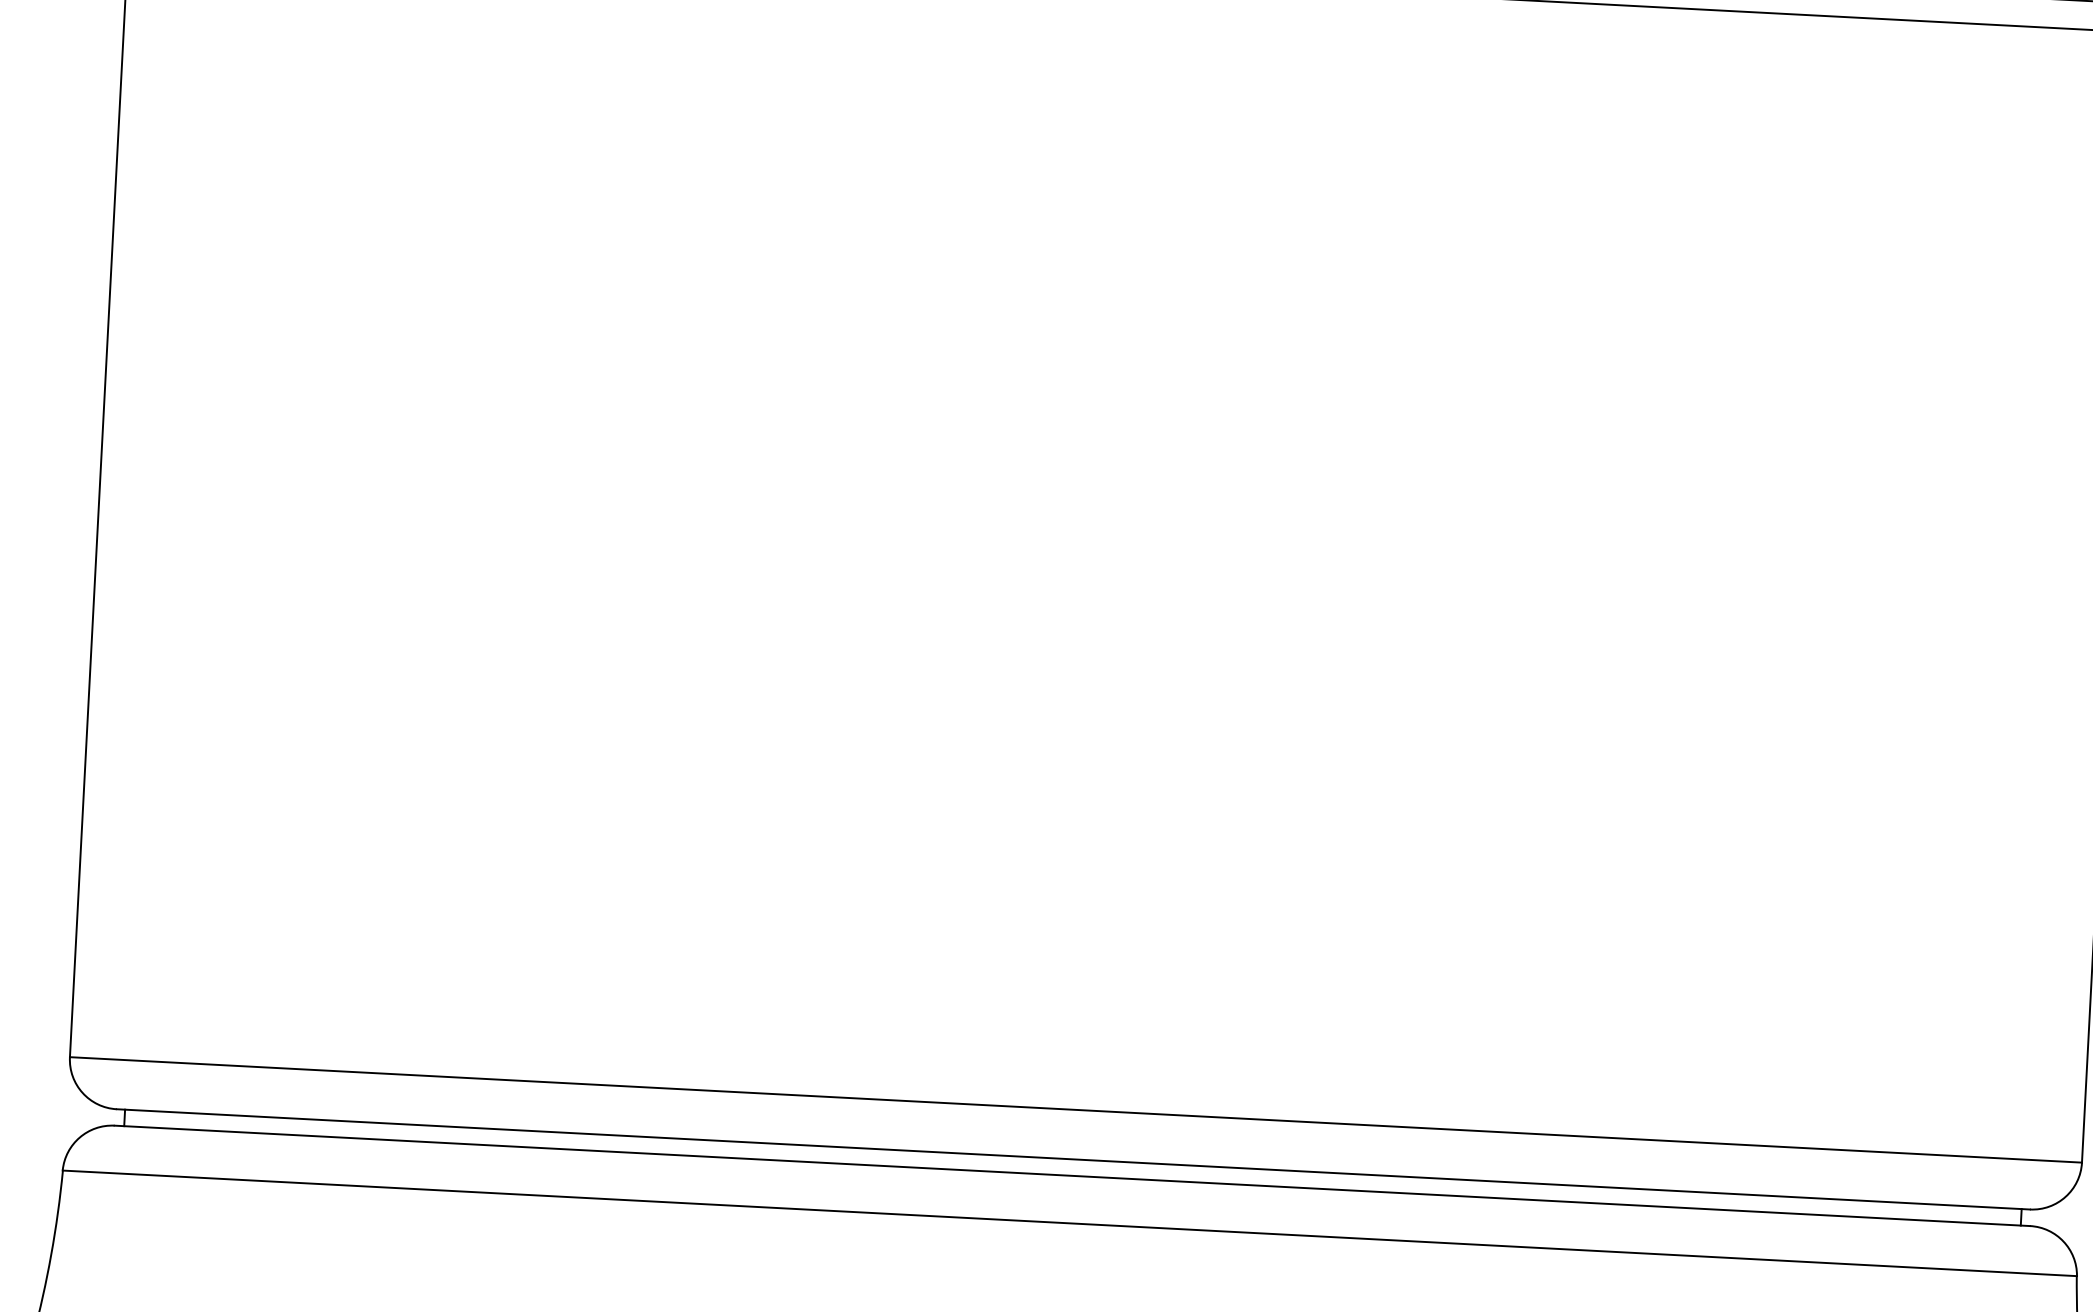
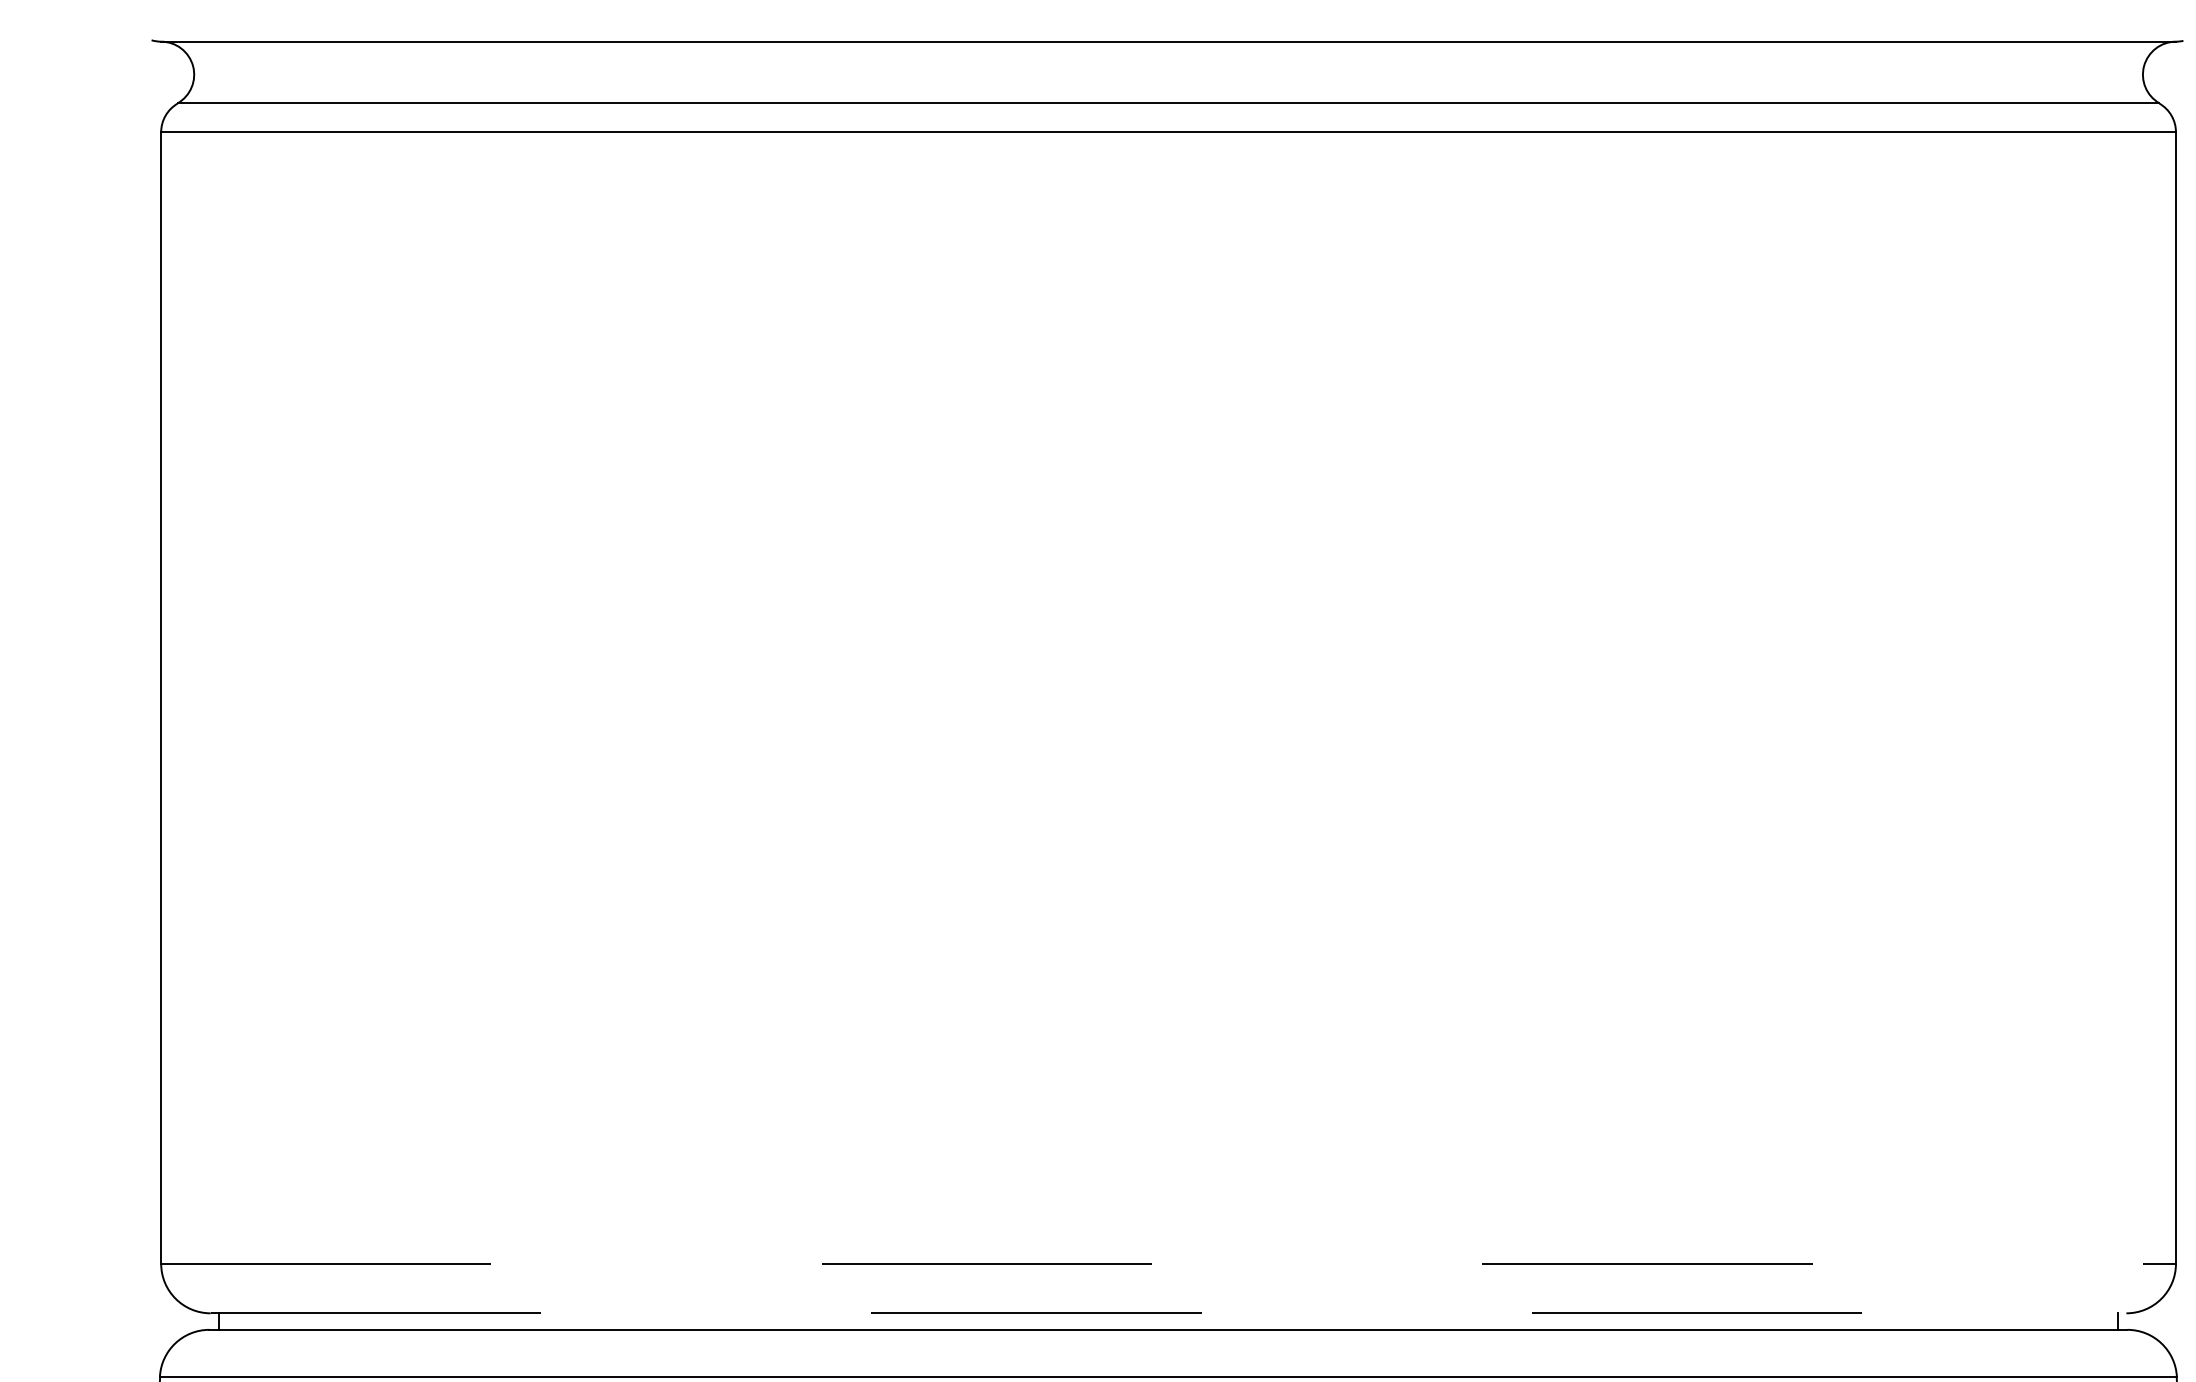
line: (1076, 1109) -> (1169, 1263), solid -> dashed
line: (1073, 1159) -> (1168, 1313), solid -> dashed

